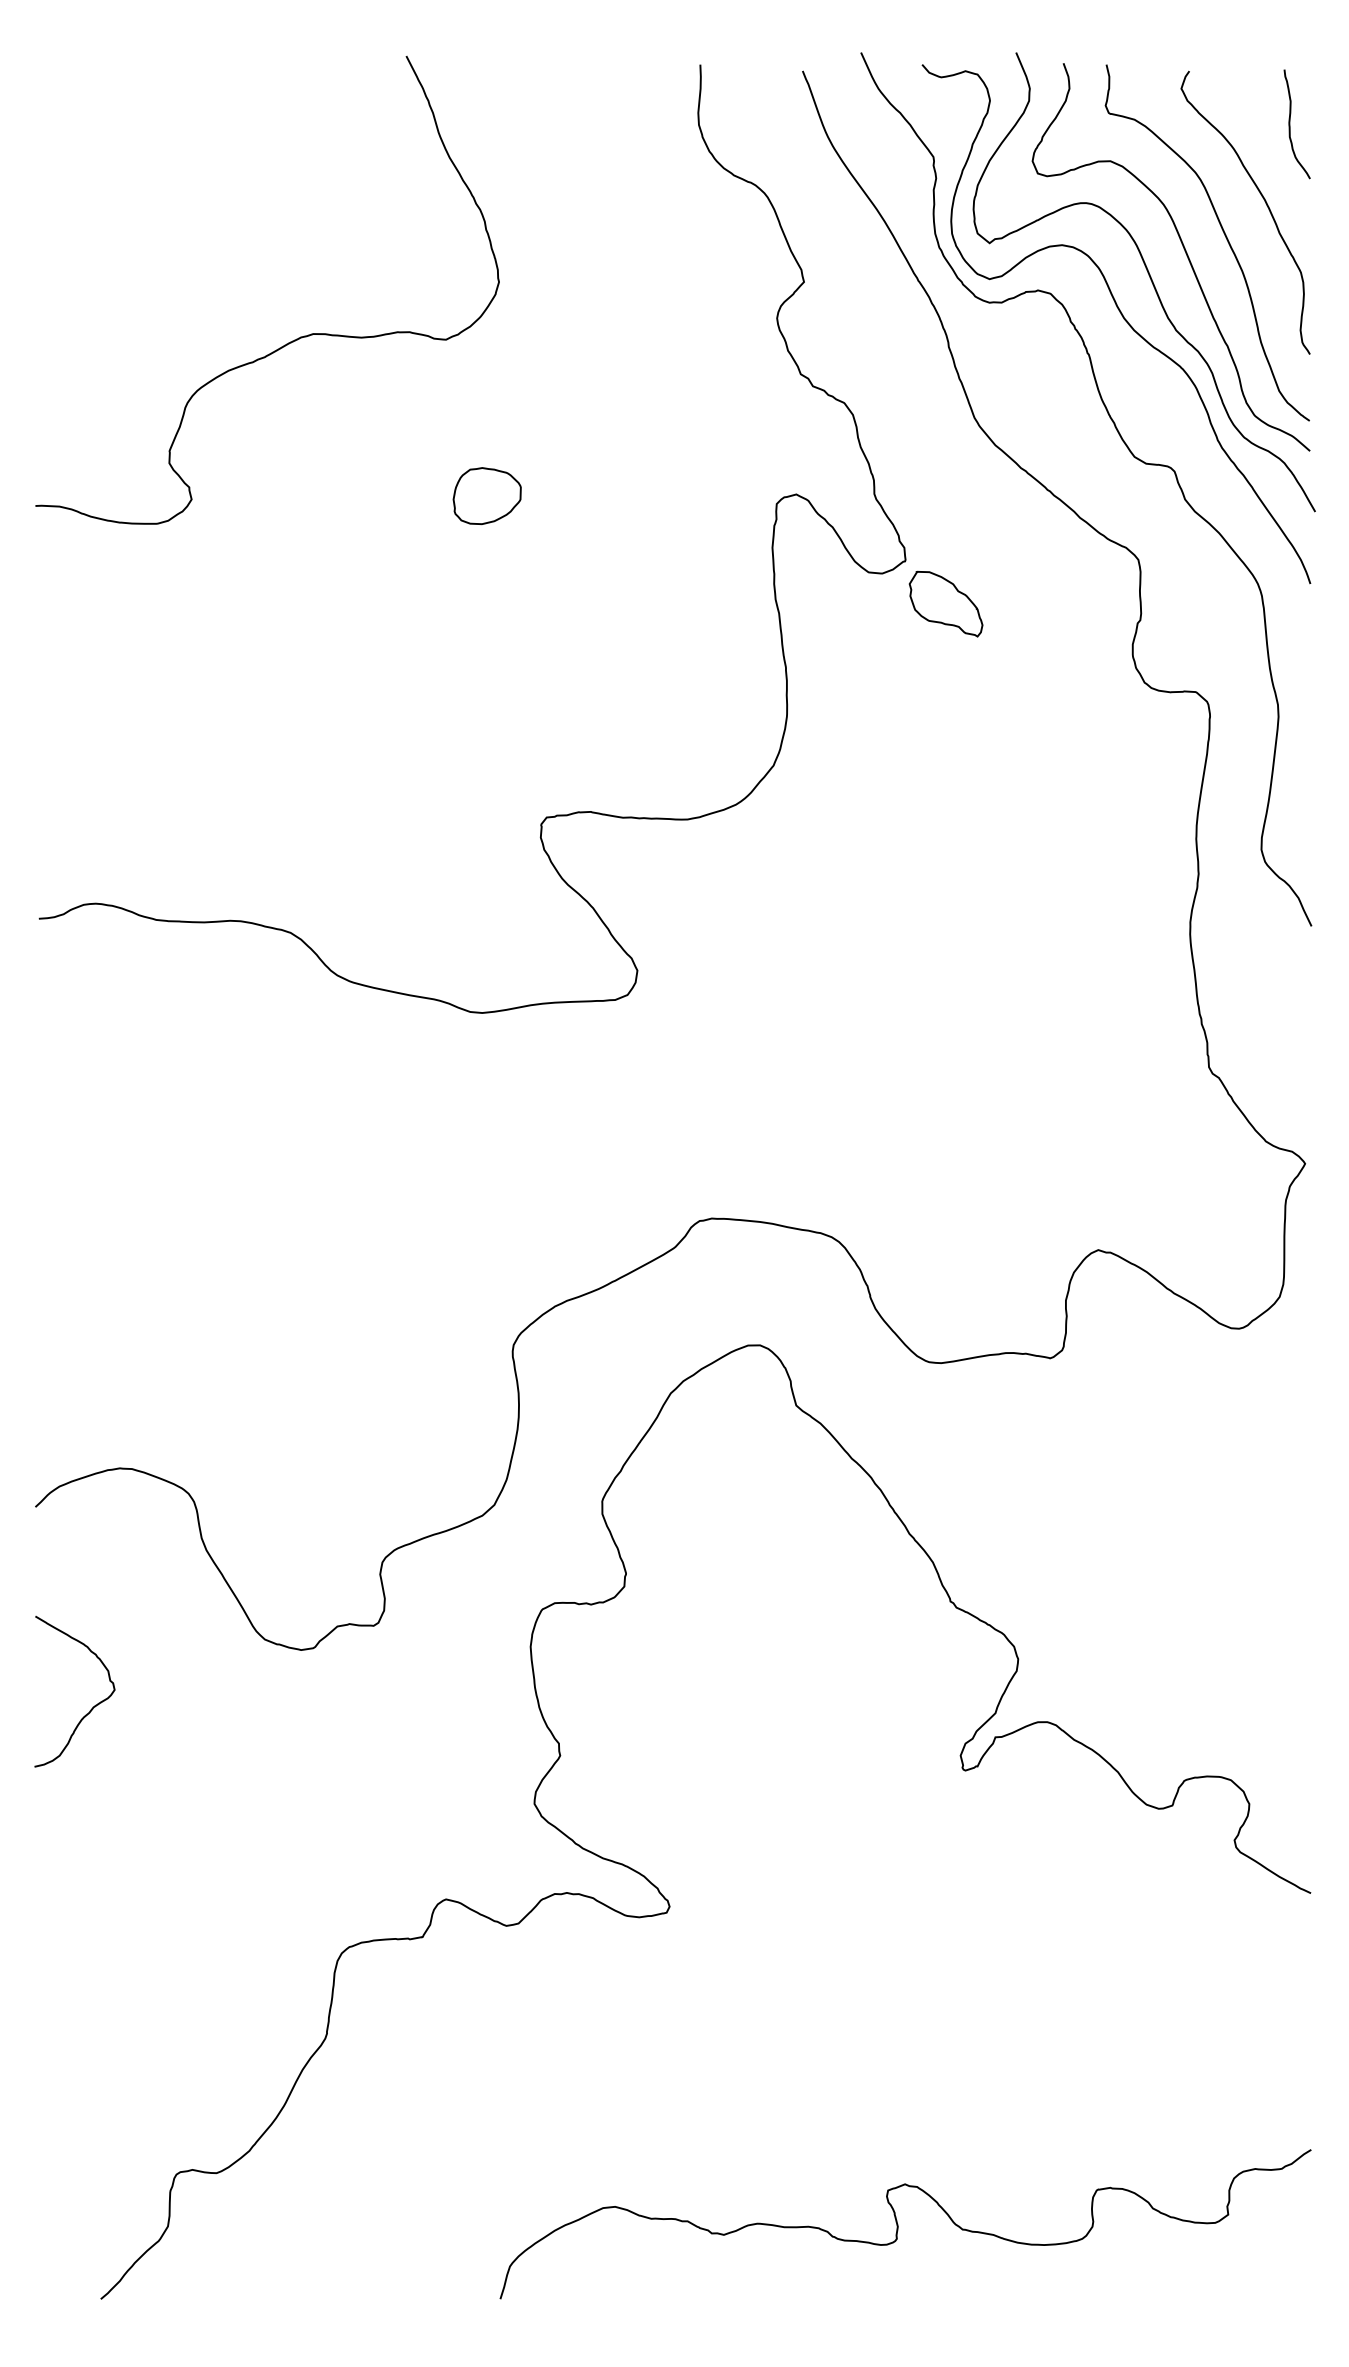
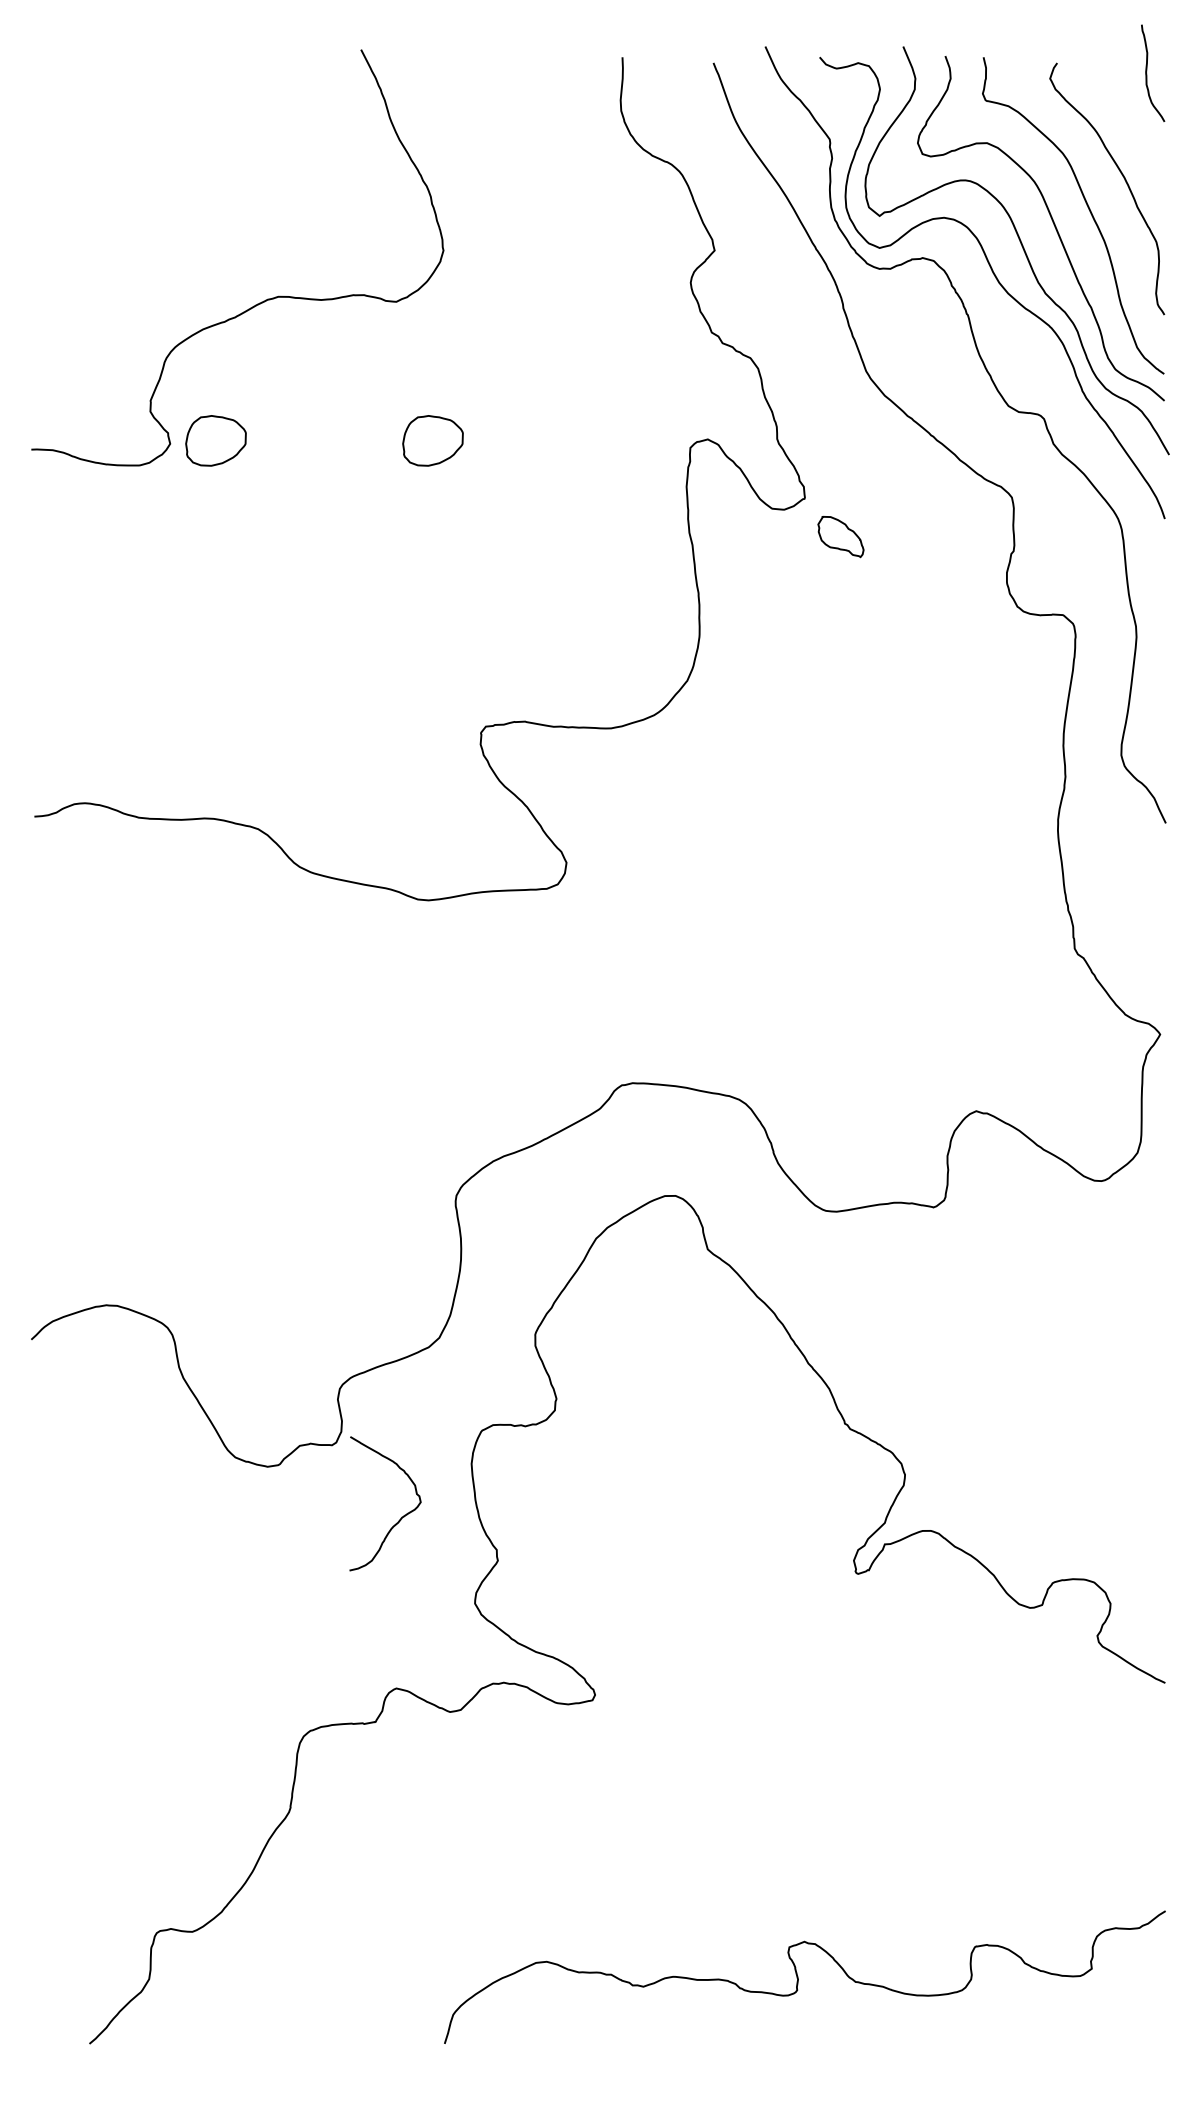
curve: (1290, 122) -> (1147, 71), moved
part: (242, 495) -> (215, 440), added
part: (945, 603) -> (840, 536), size x0.7
curve: (91, 1708) -> (400, 1518), moved

